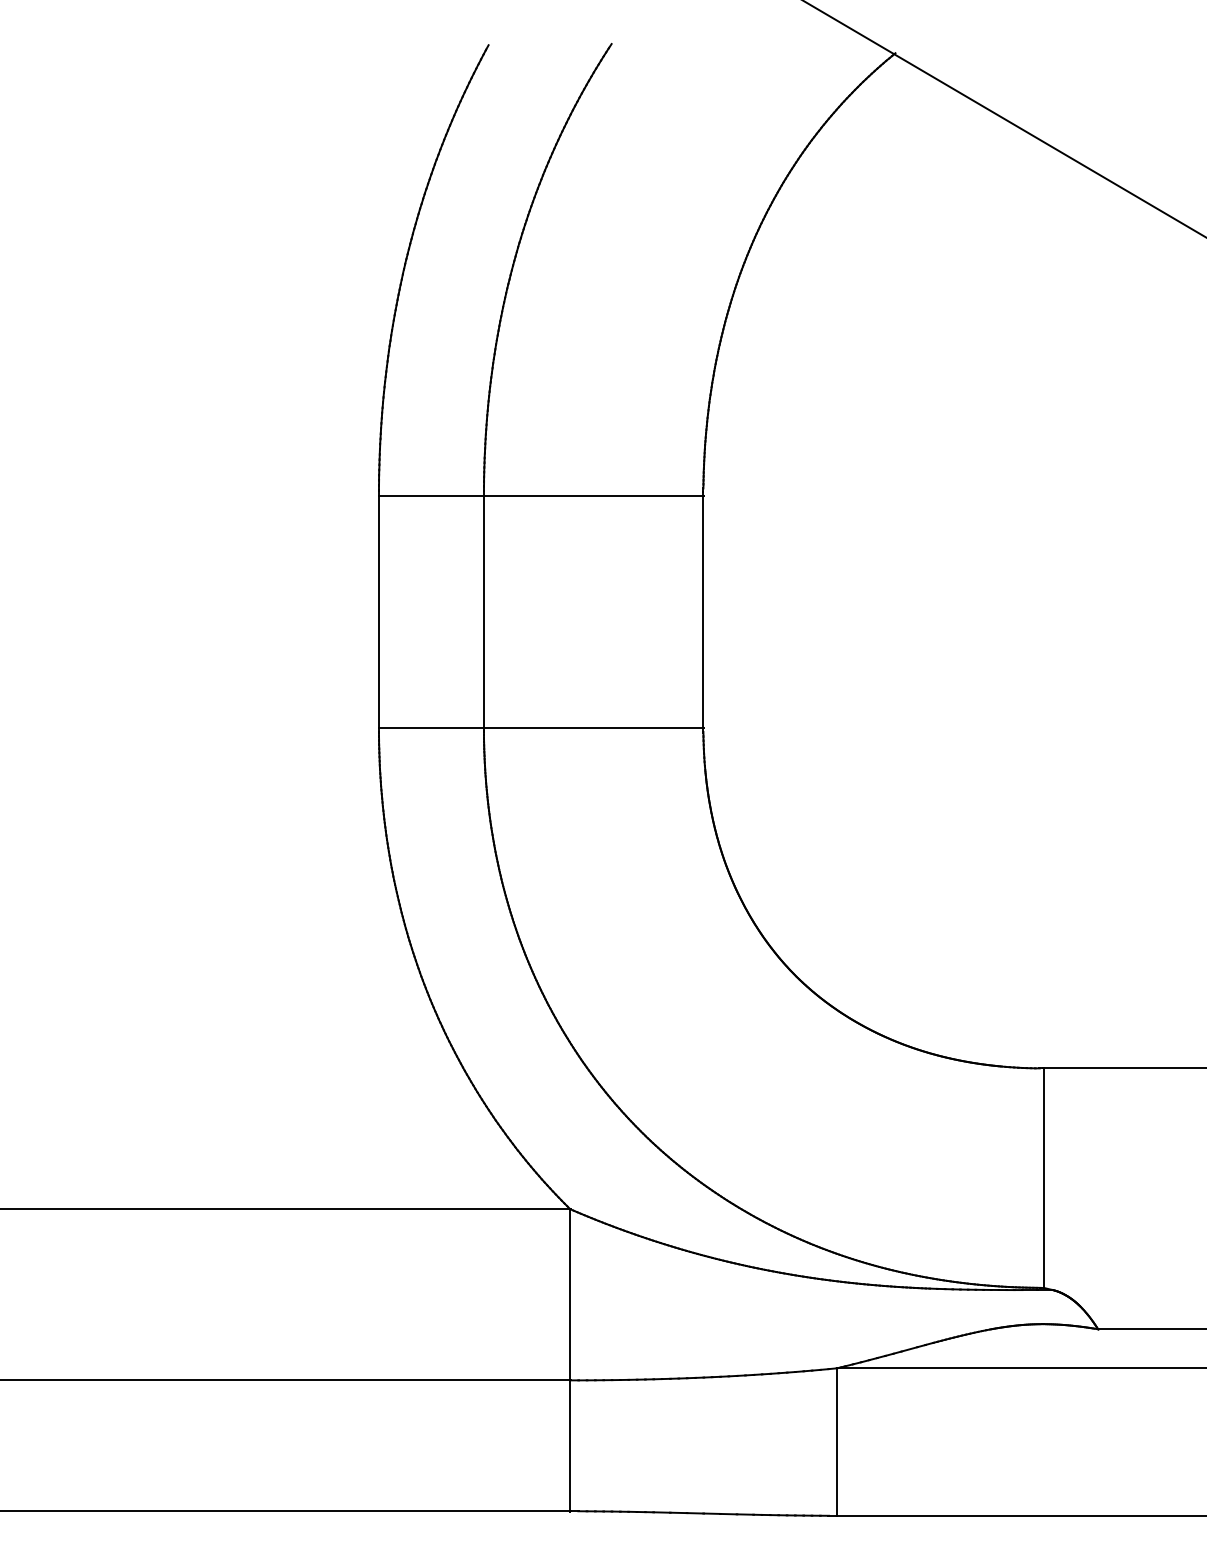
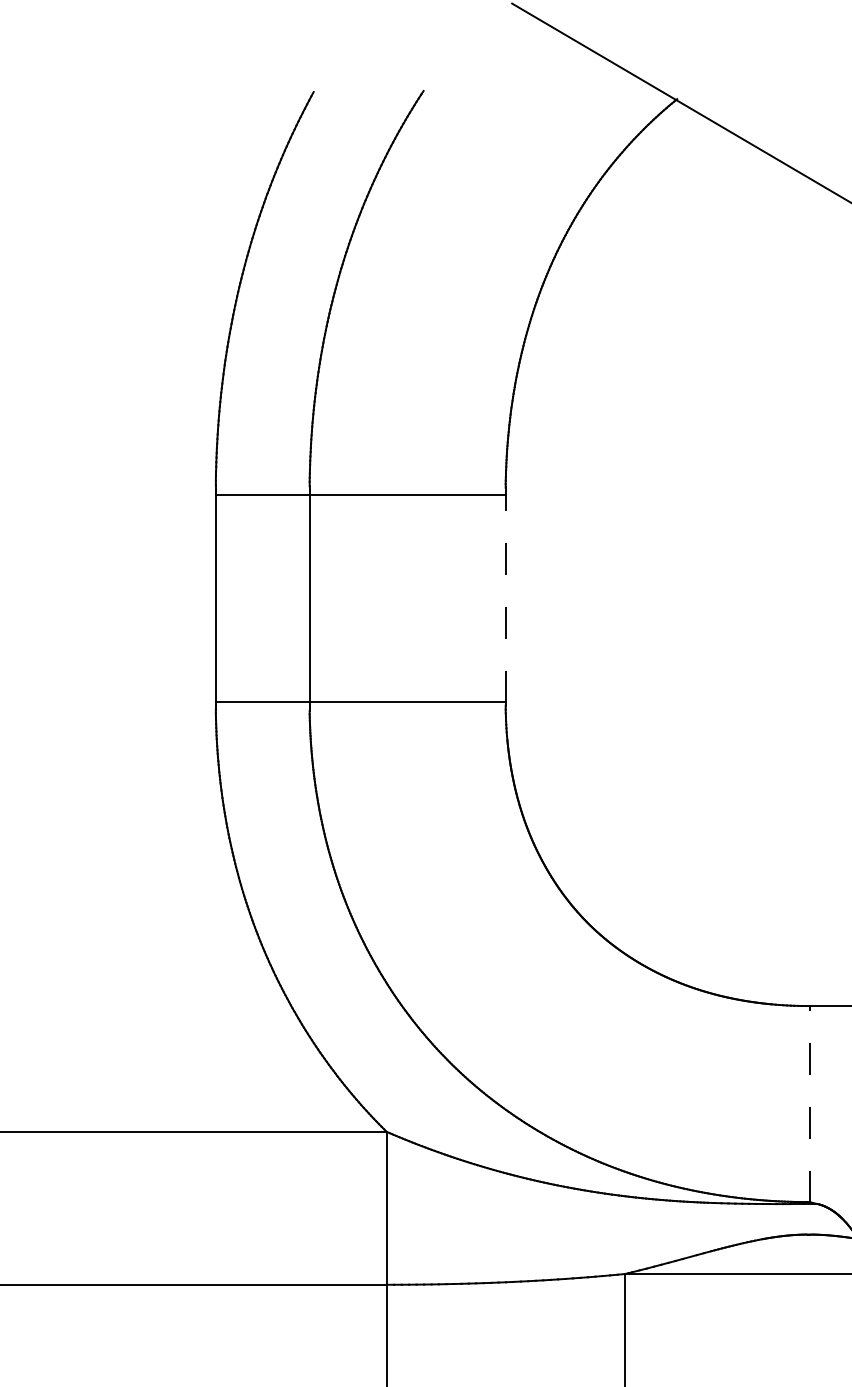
line: (703, 611) -> (505, 597), solid -> dashed
line: (1043, 1177) -> (809, 1103), solid -> dashed

